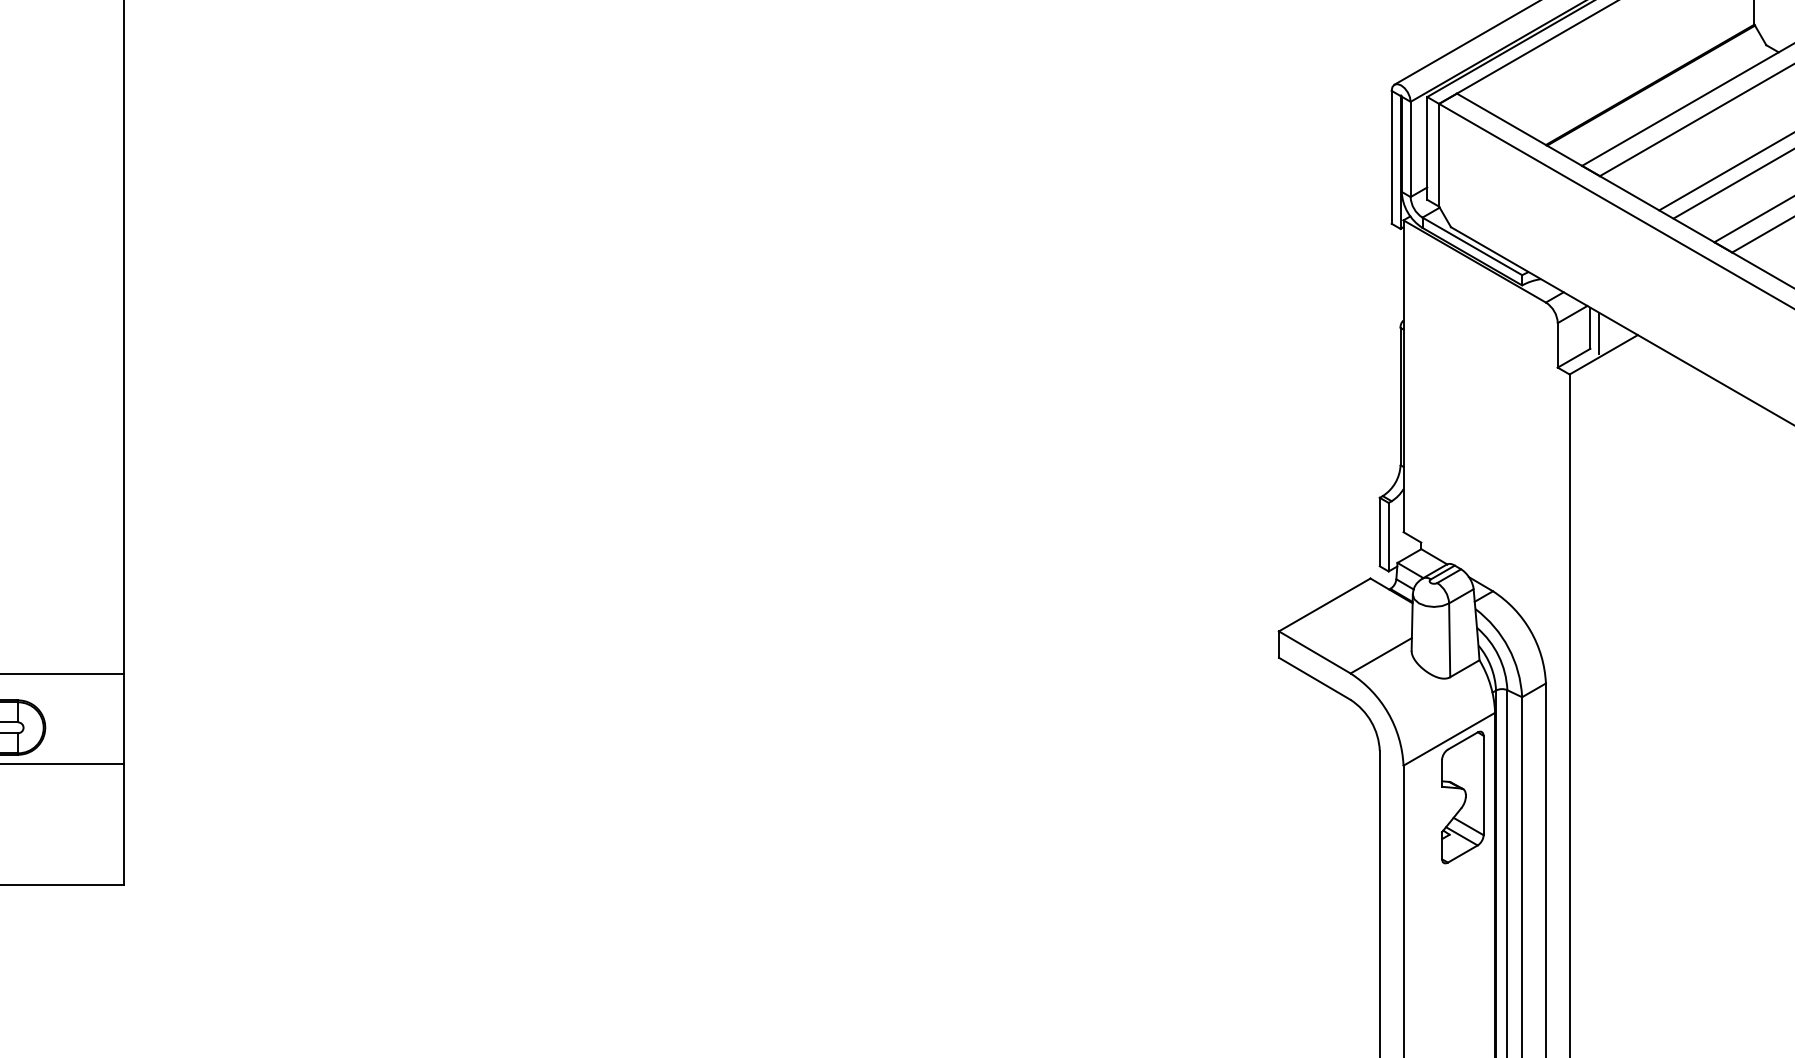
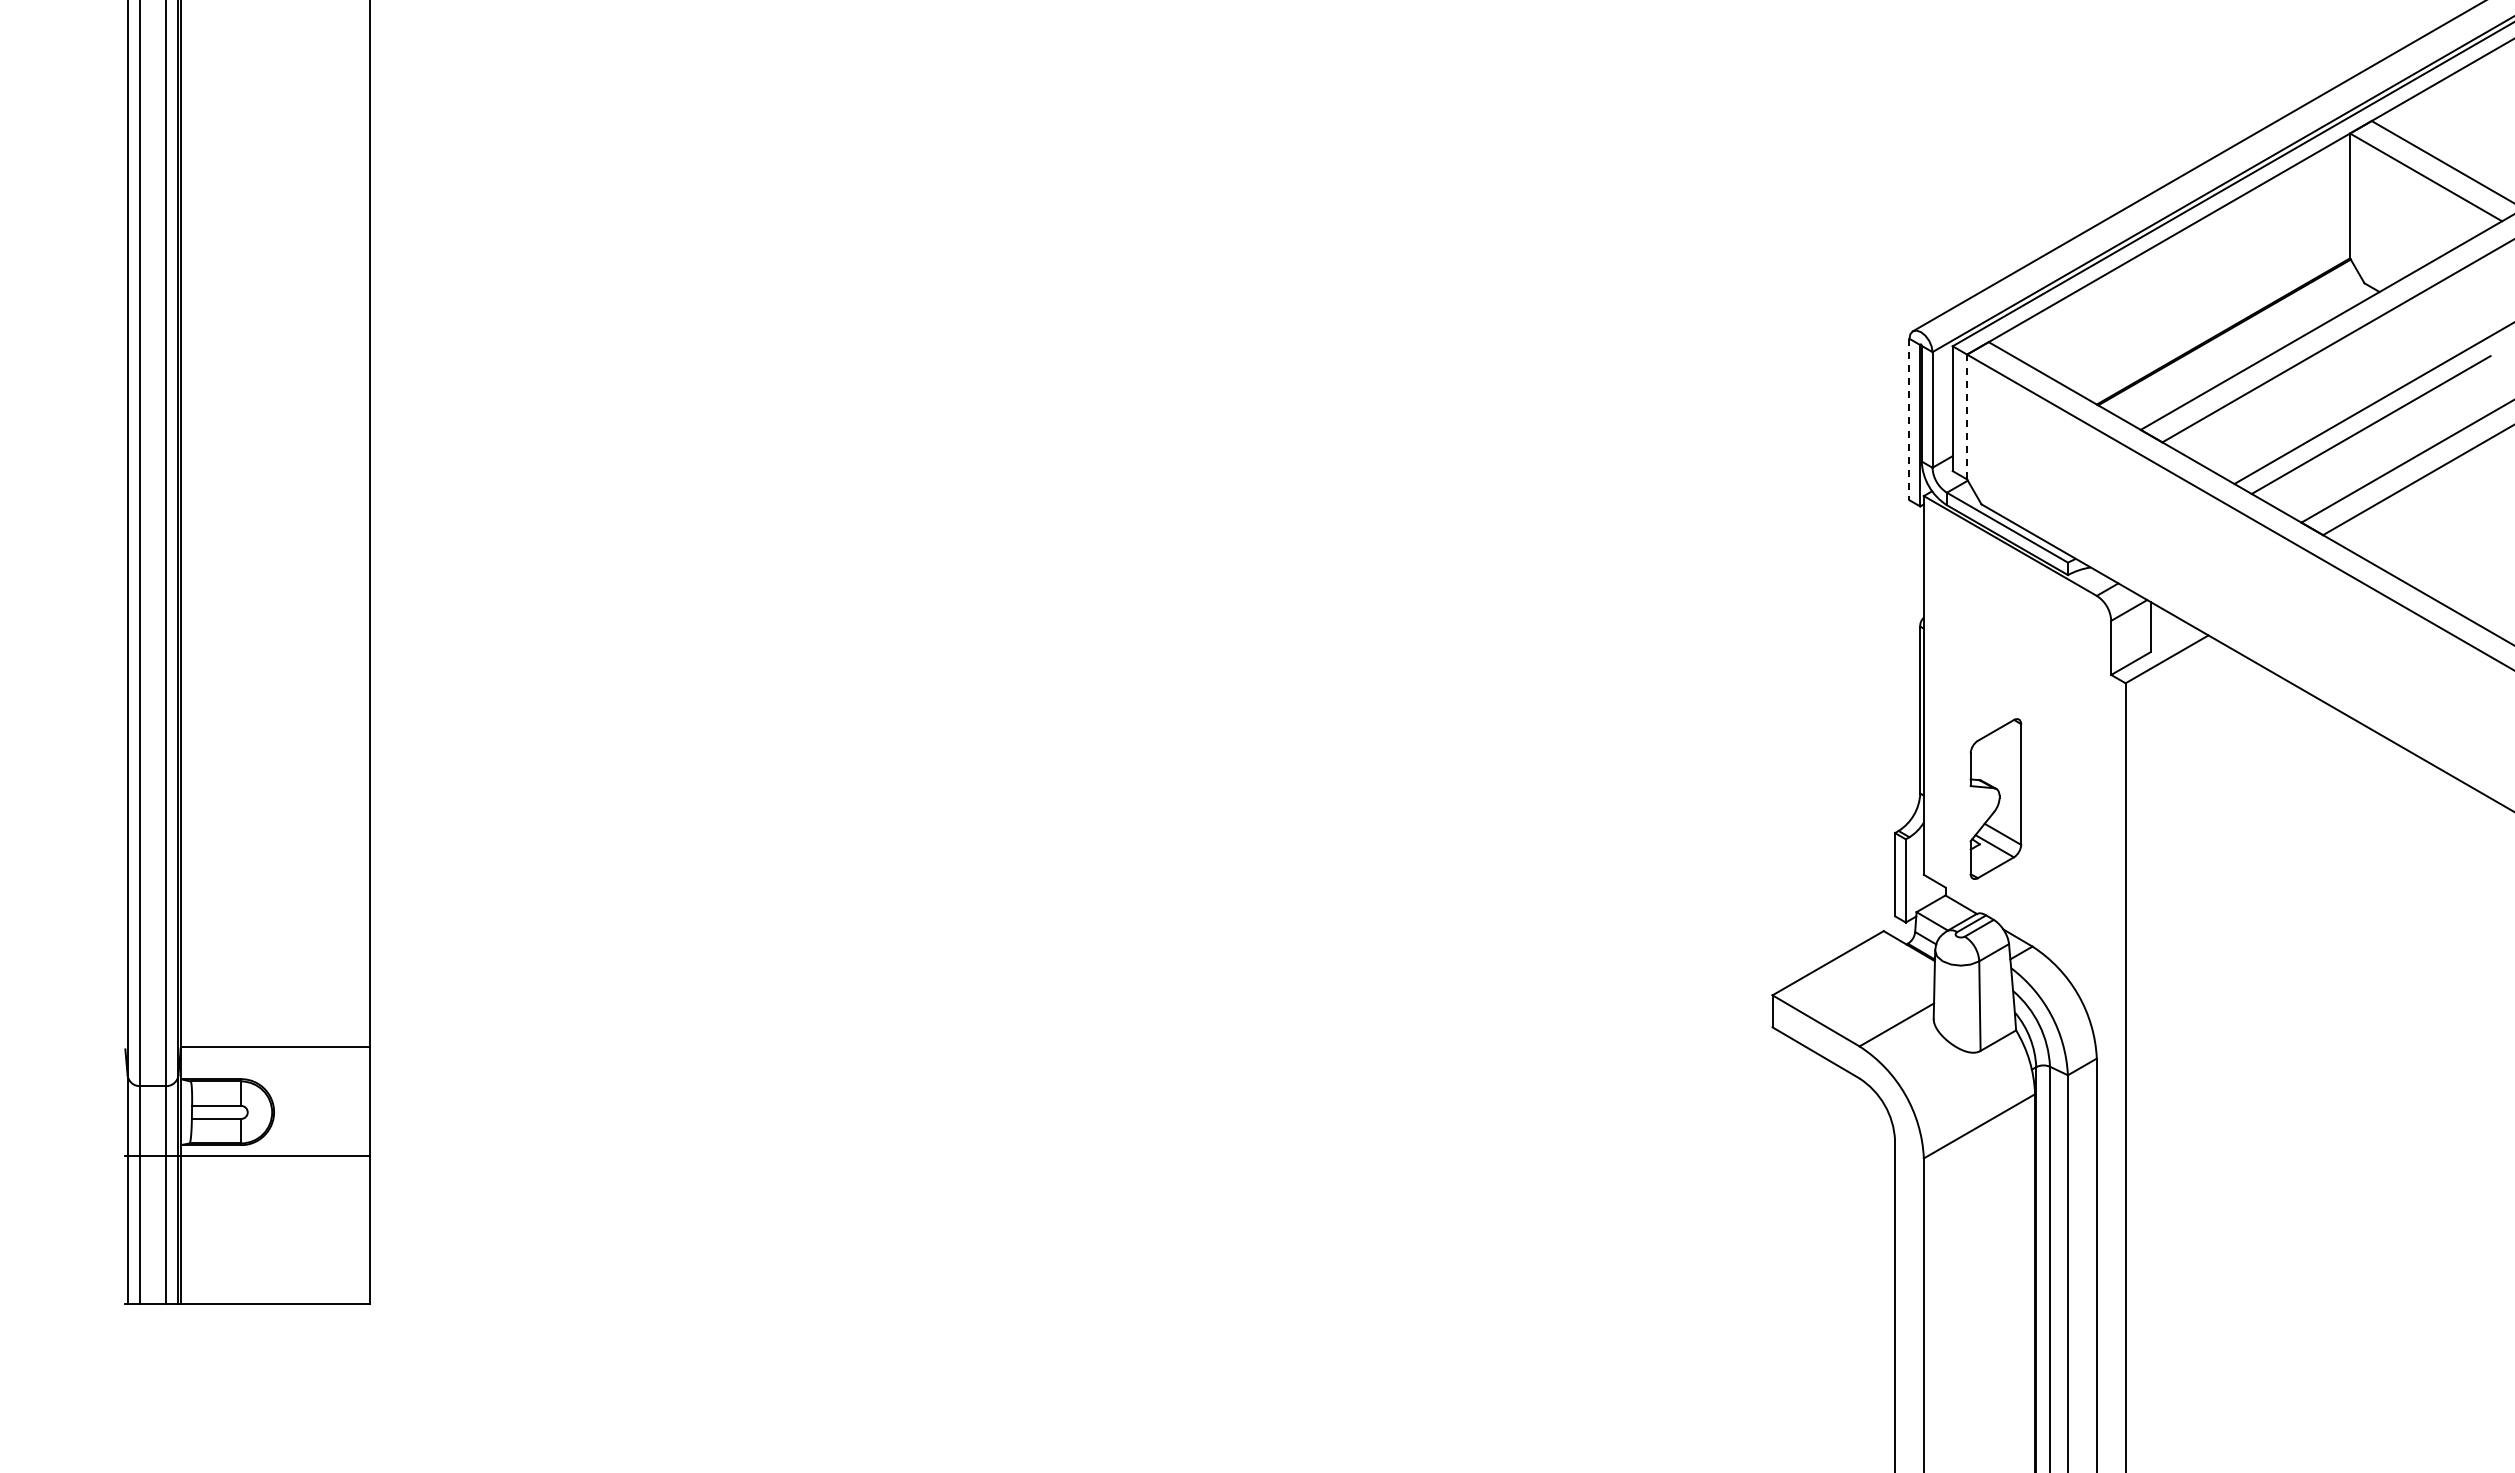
line: (1439, 154) -> (1967, 416), solid -> dashed
line: (1391, 157) -> (1909, 419), solid -> dashed
line: (1599, 333) -> (2161, 633), removed
part: (1462, 797) -> (1995, 798), moved

